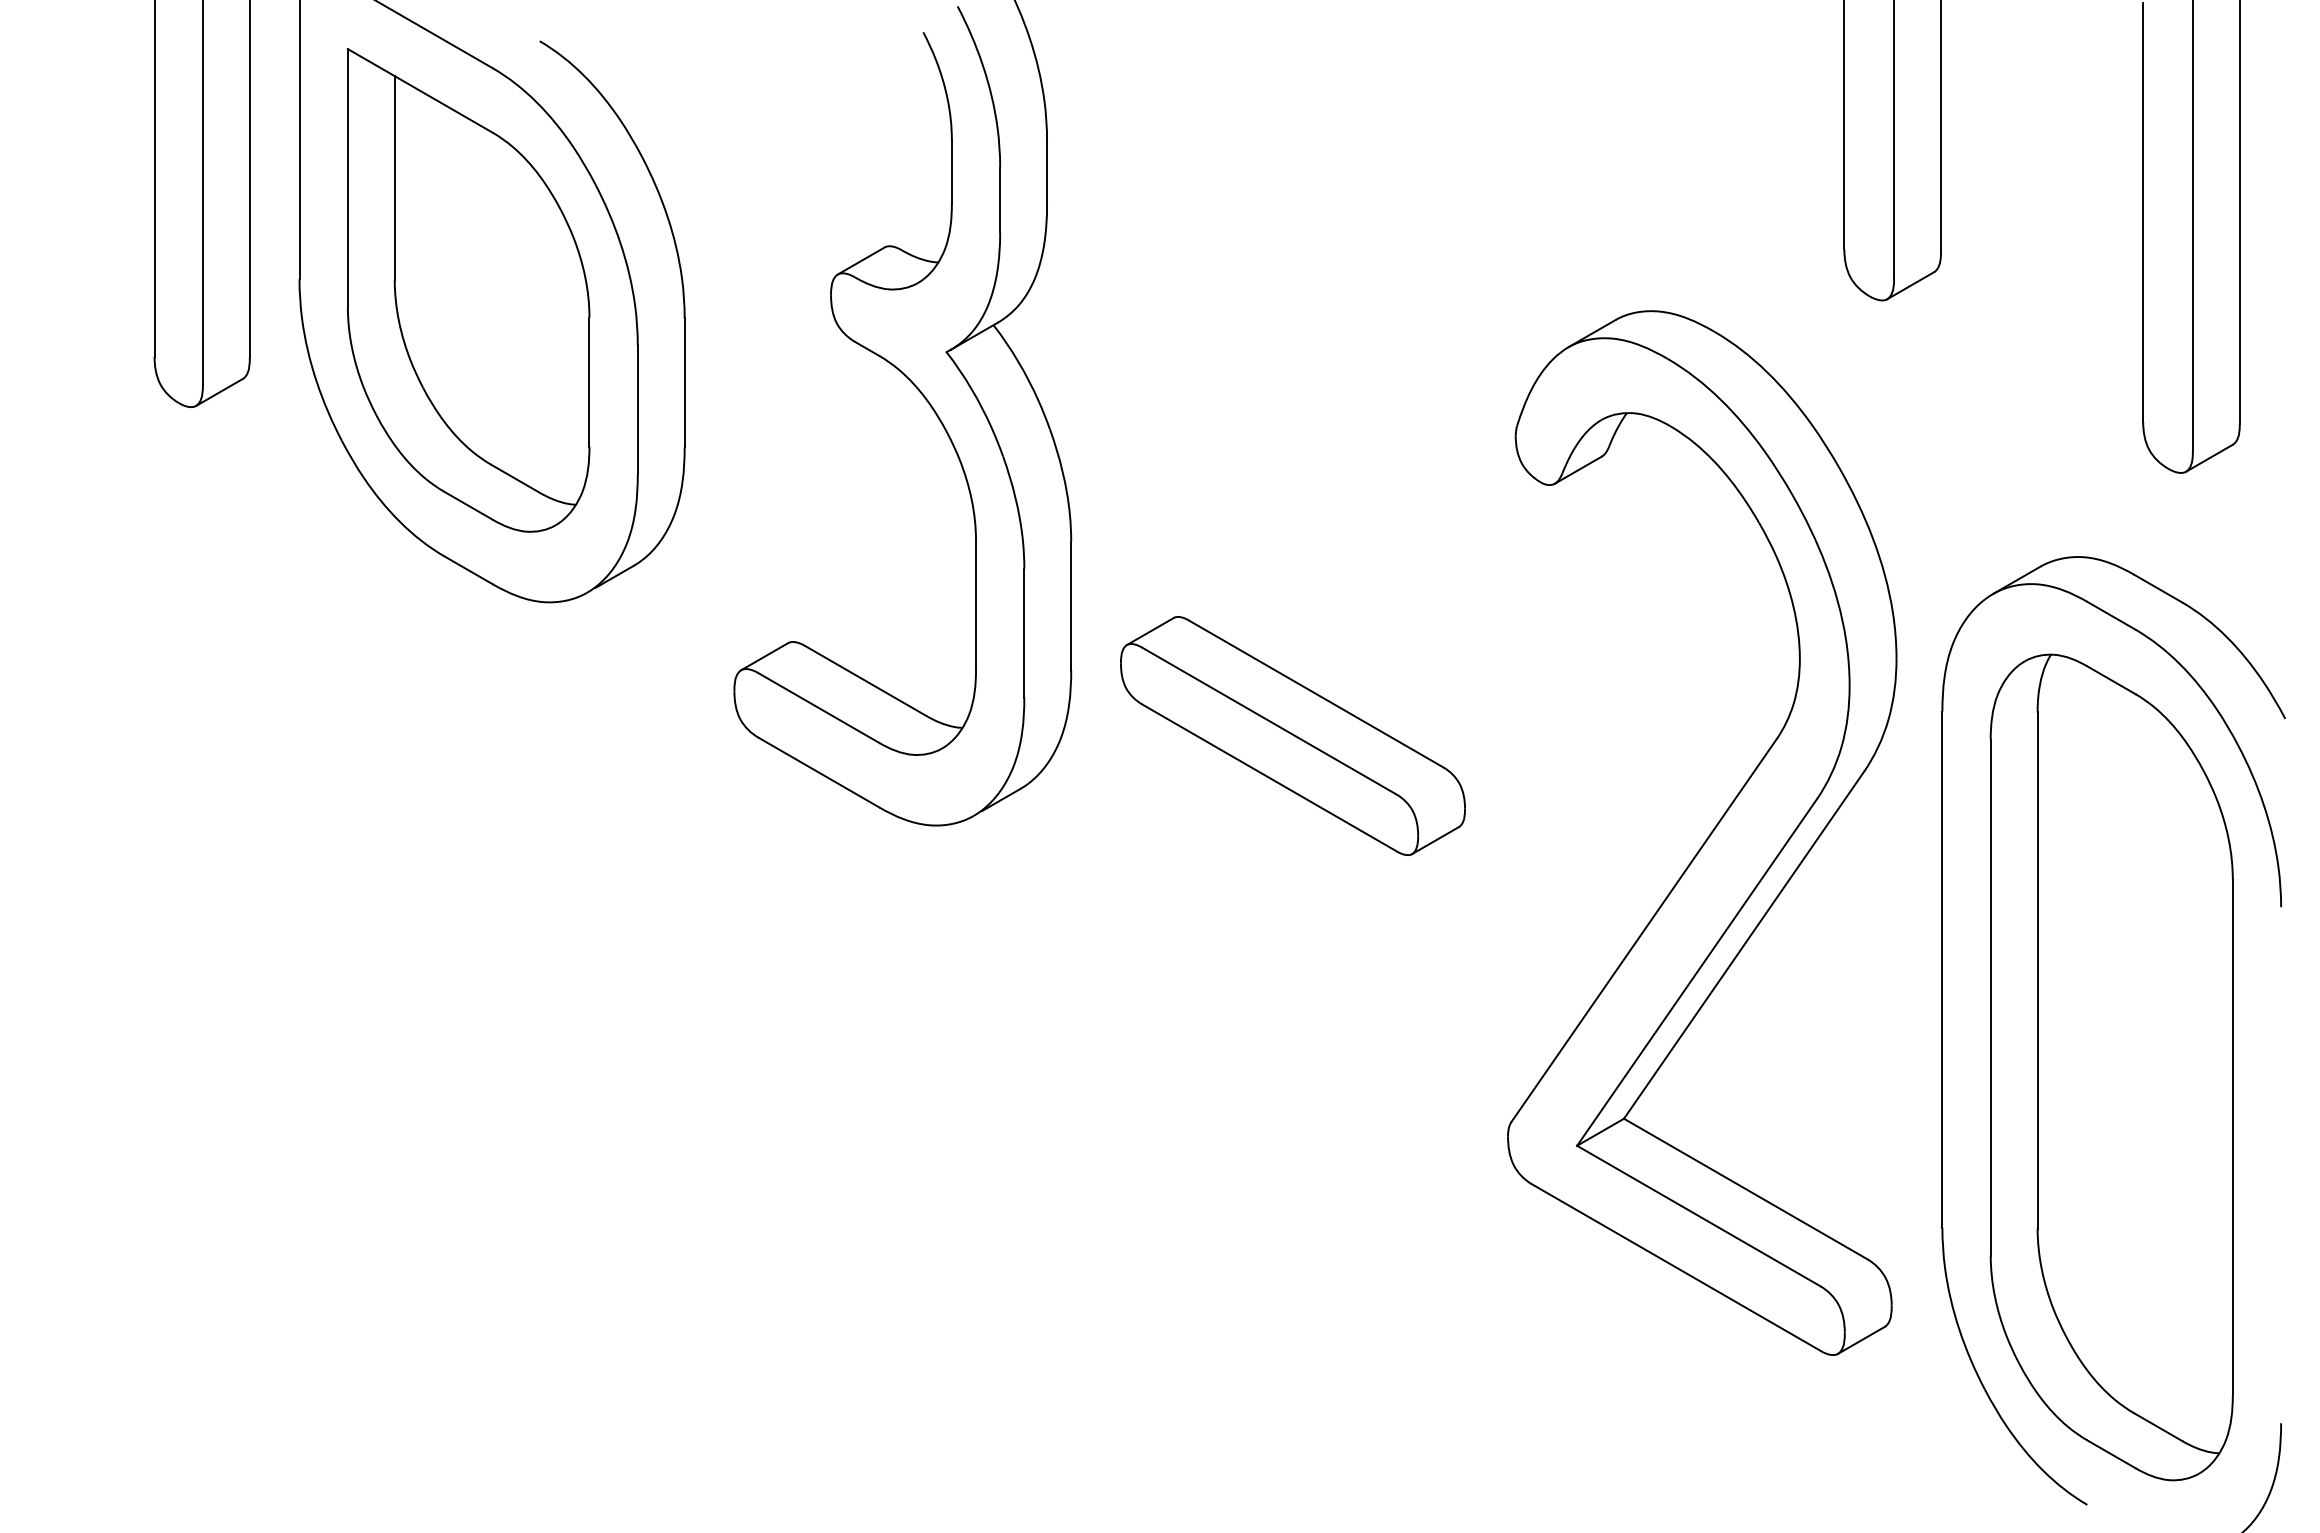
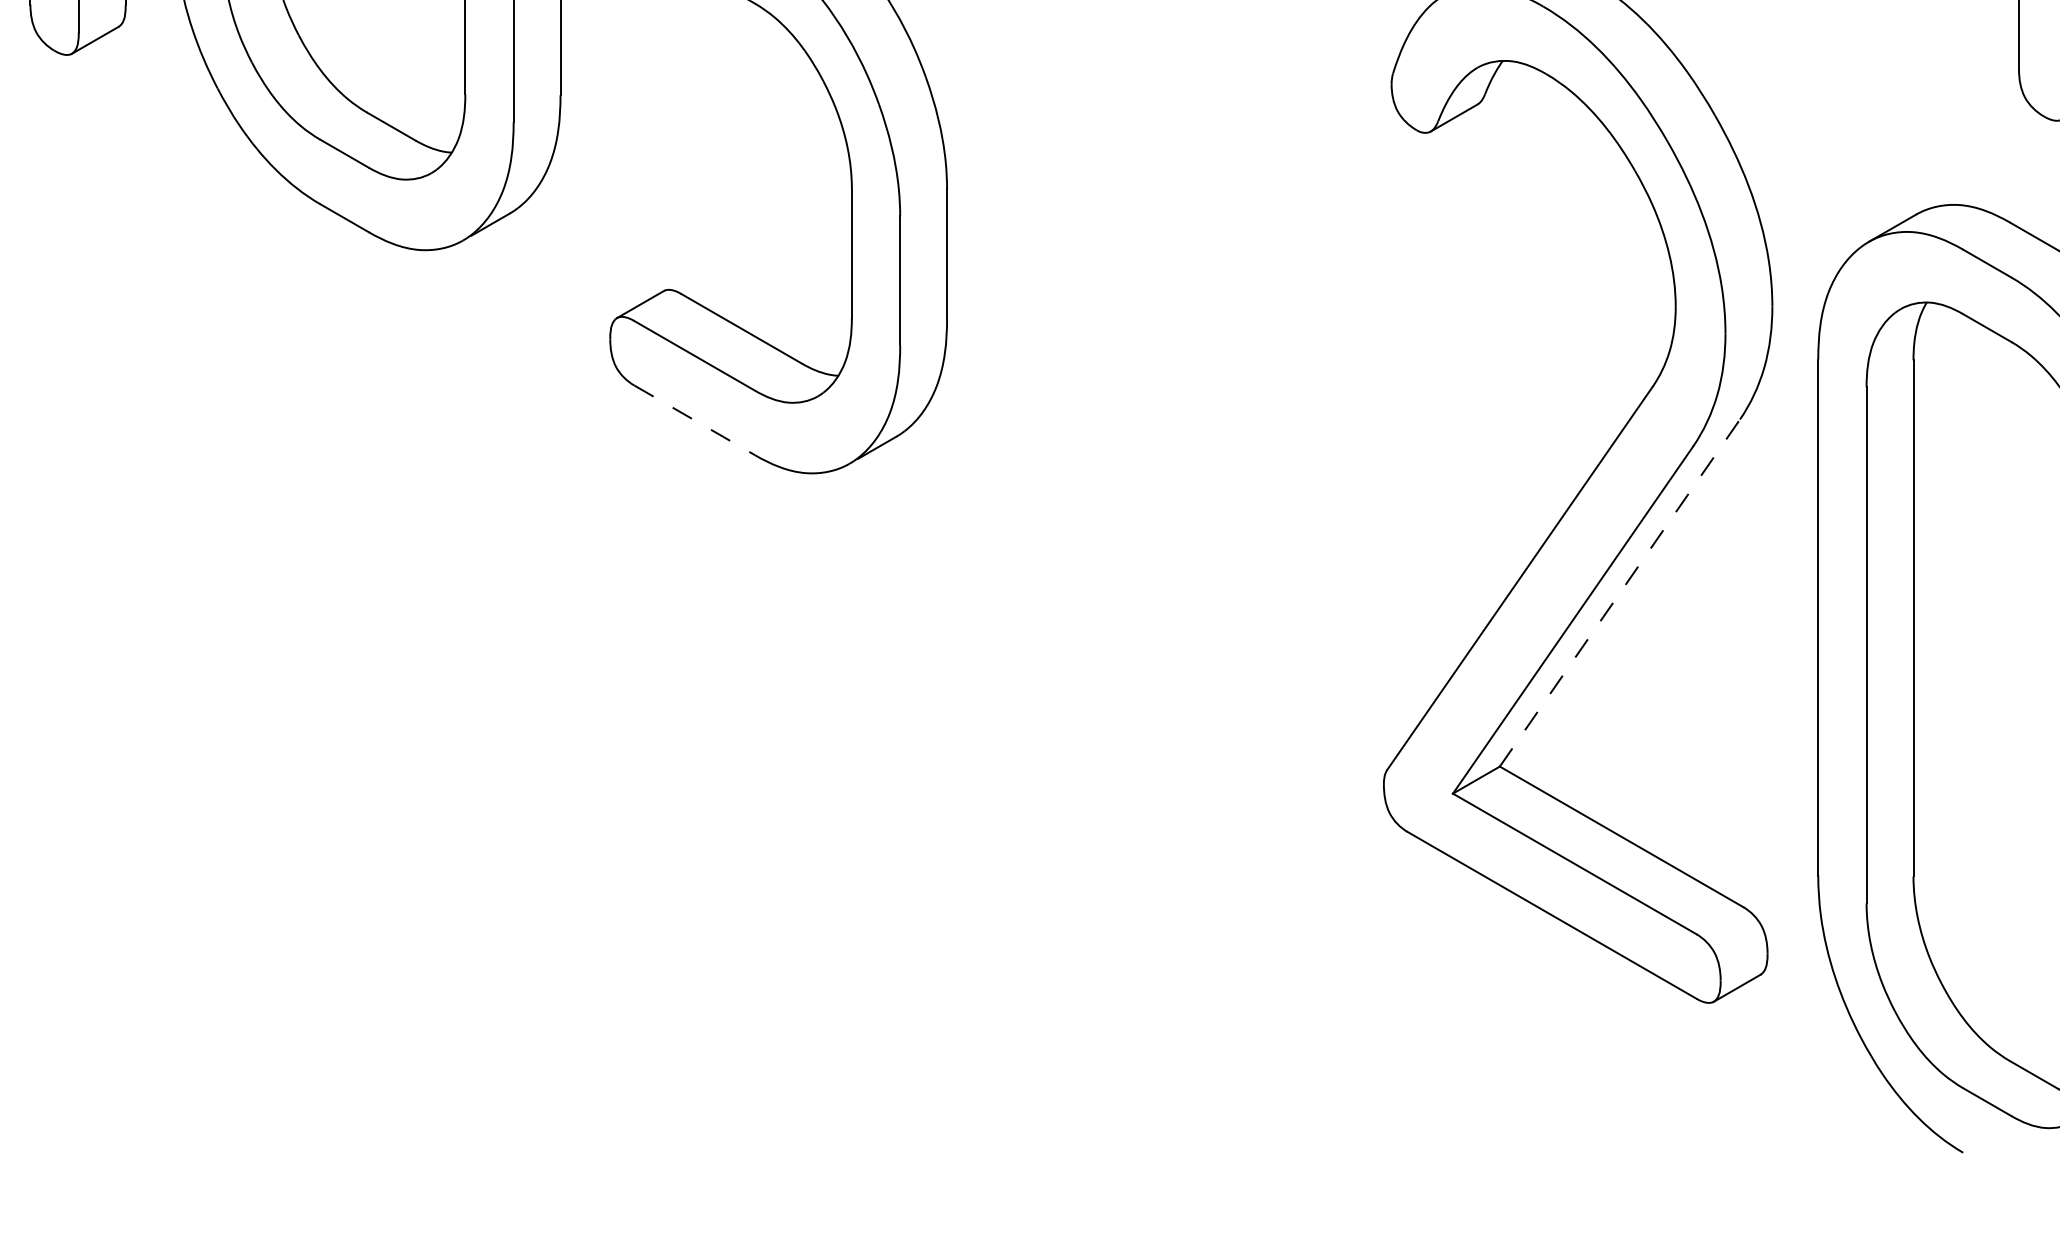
part: (1292, 735) -> (1168, 383), removed
line: (818, 772) -> (694, 420), solid -> dashed
line: (1744, 944) -> (1620, 592), solid -> dashed

